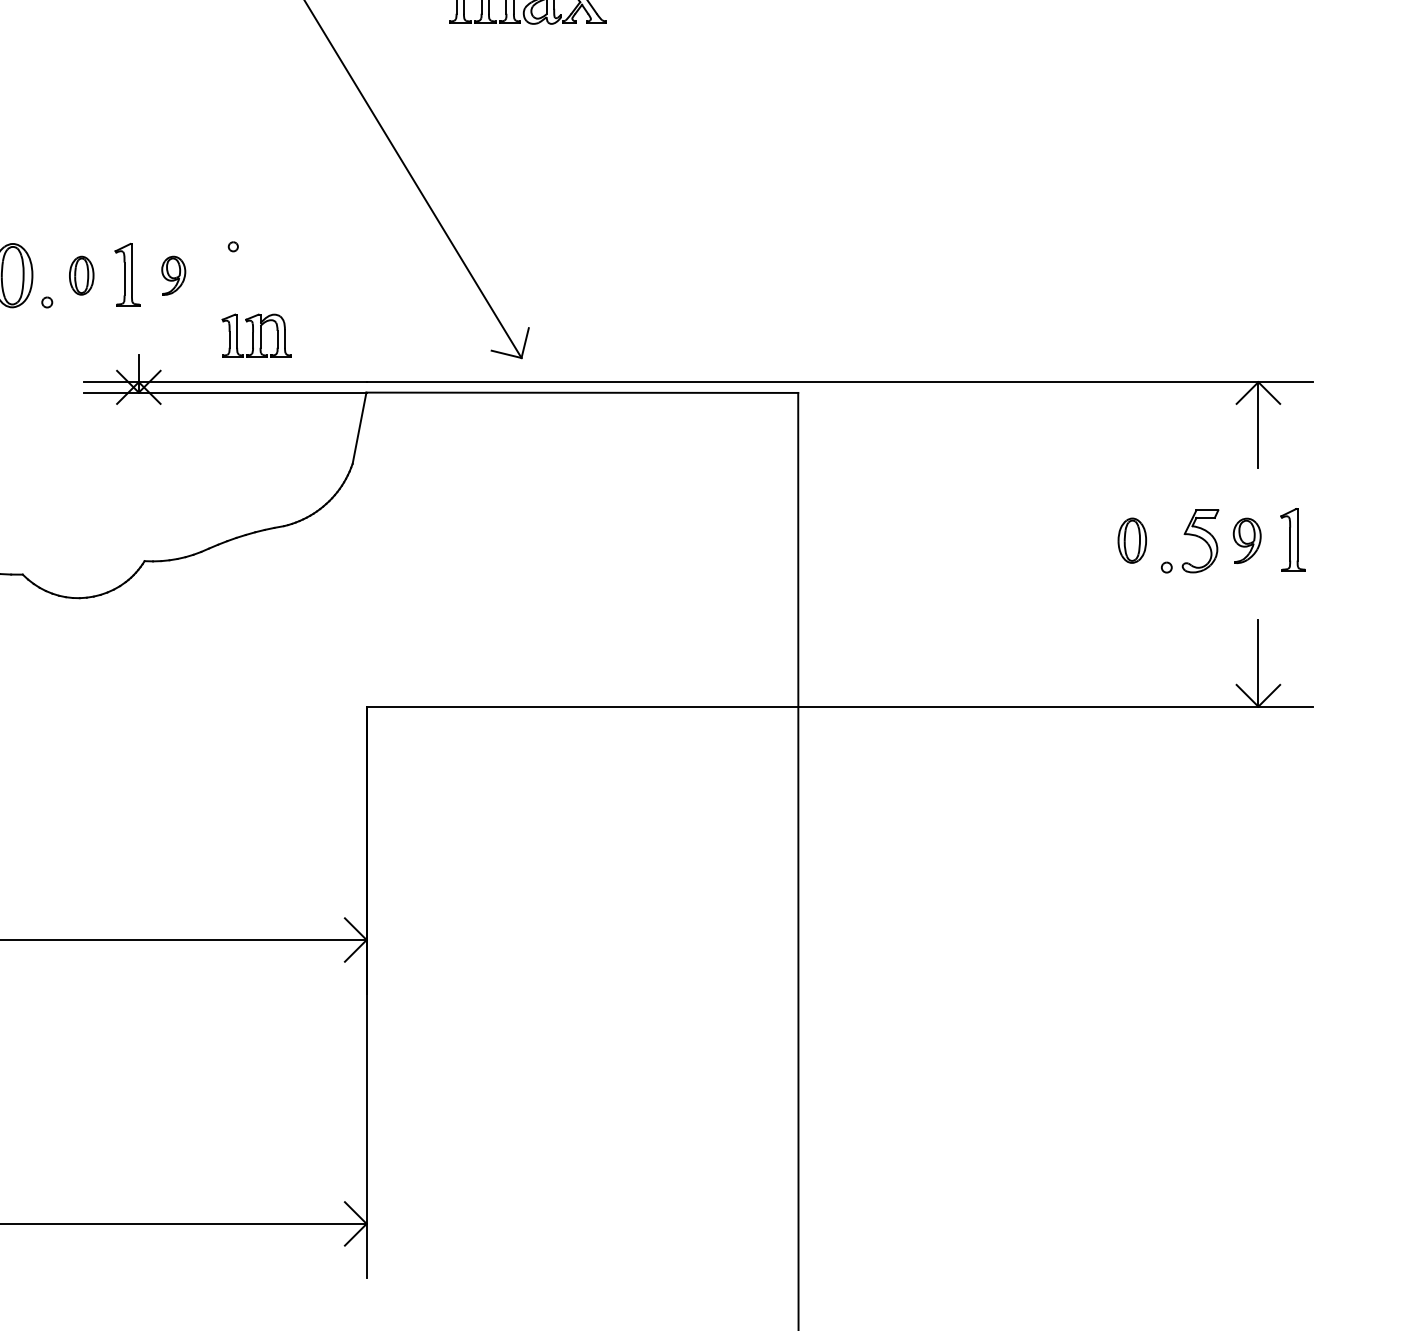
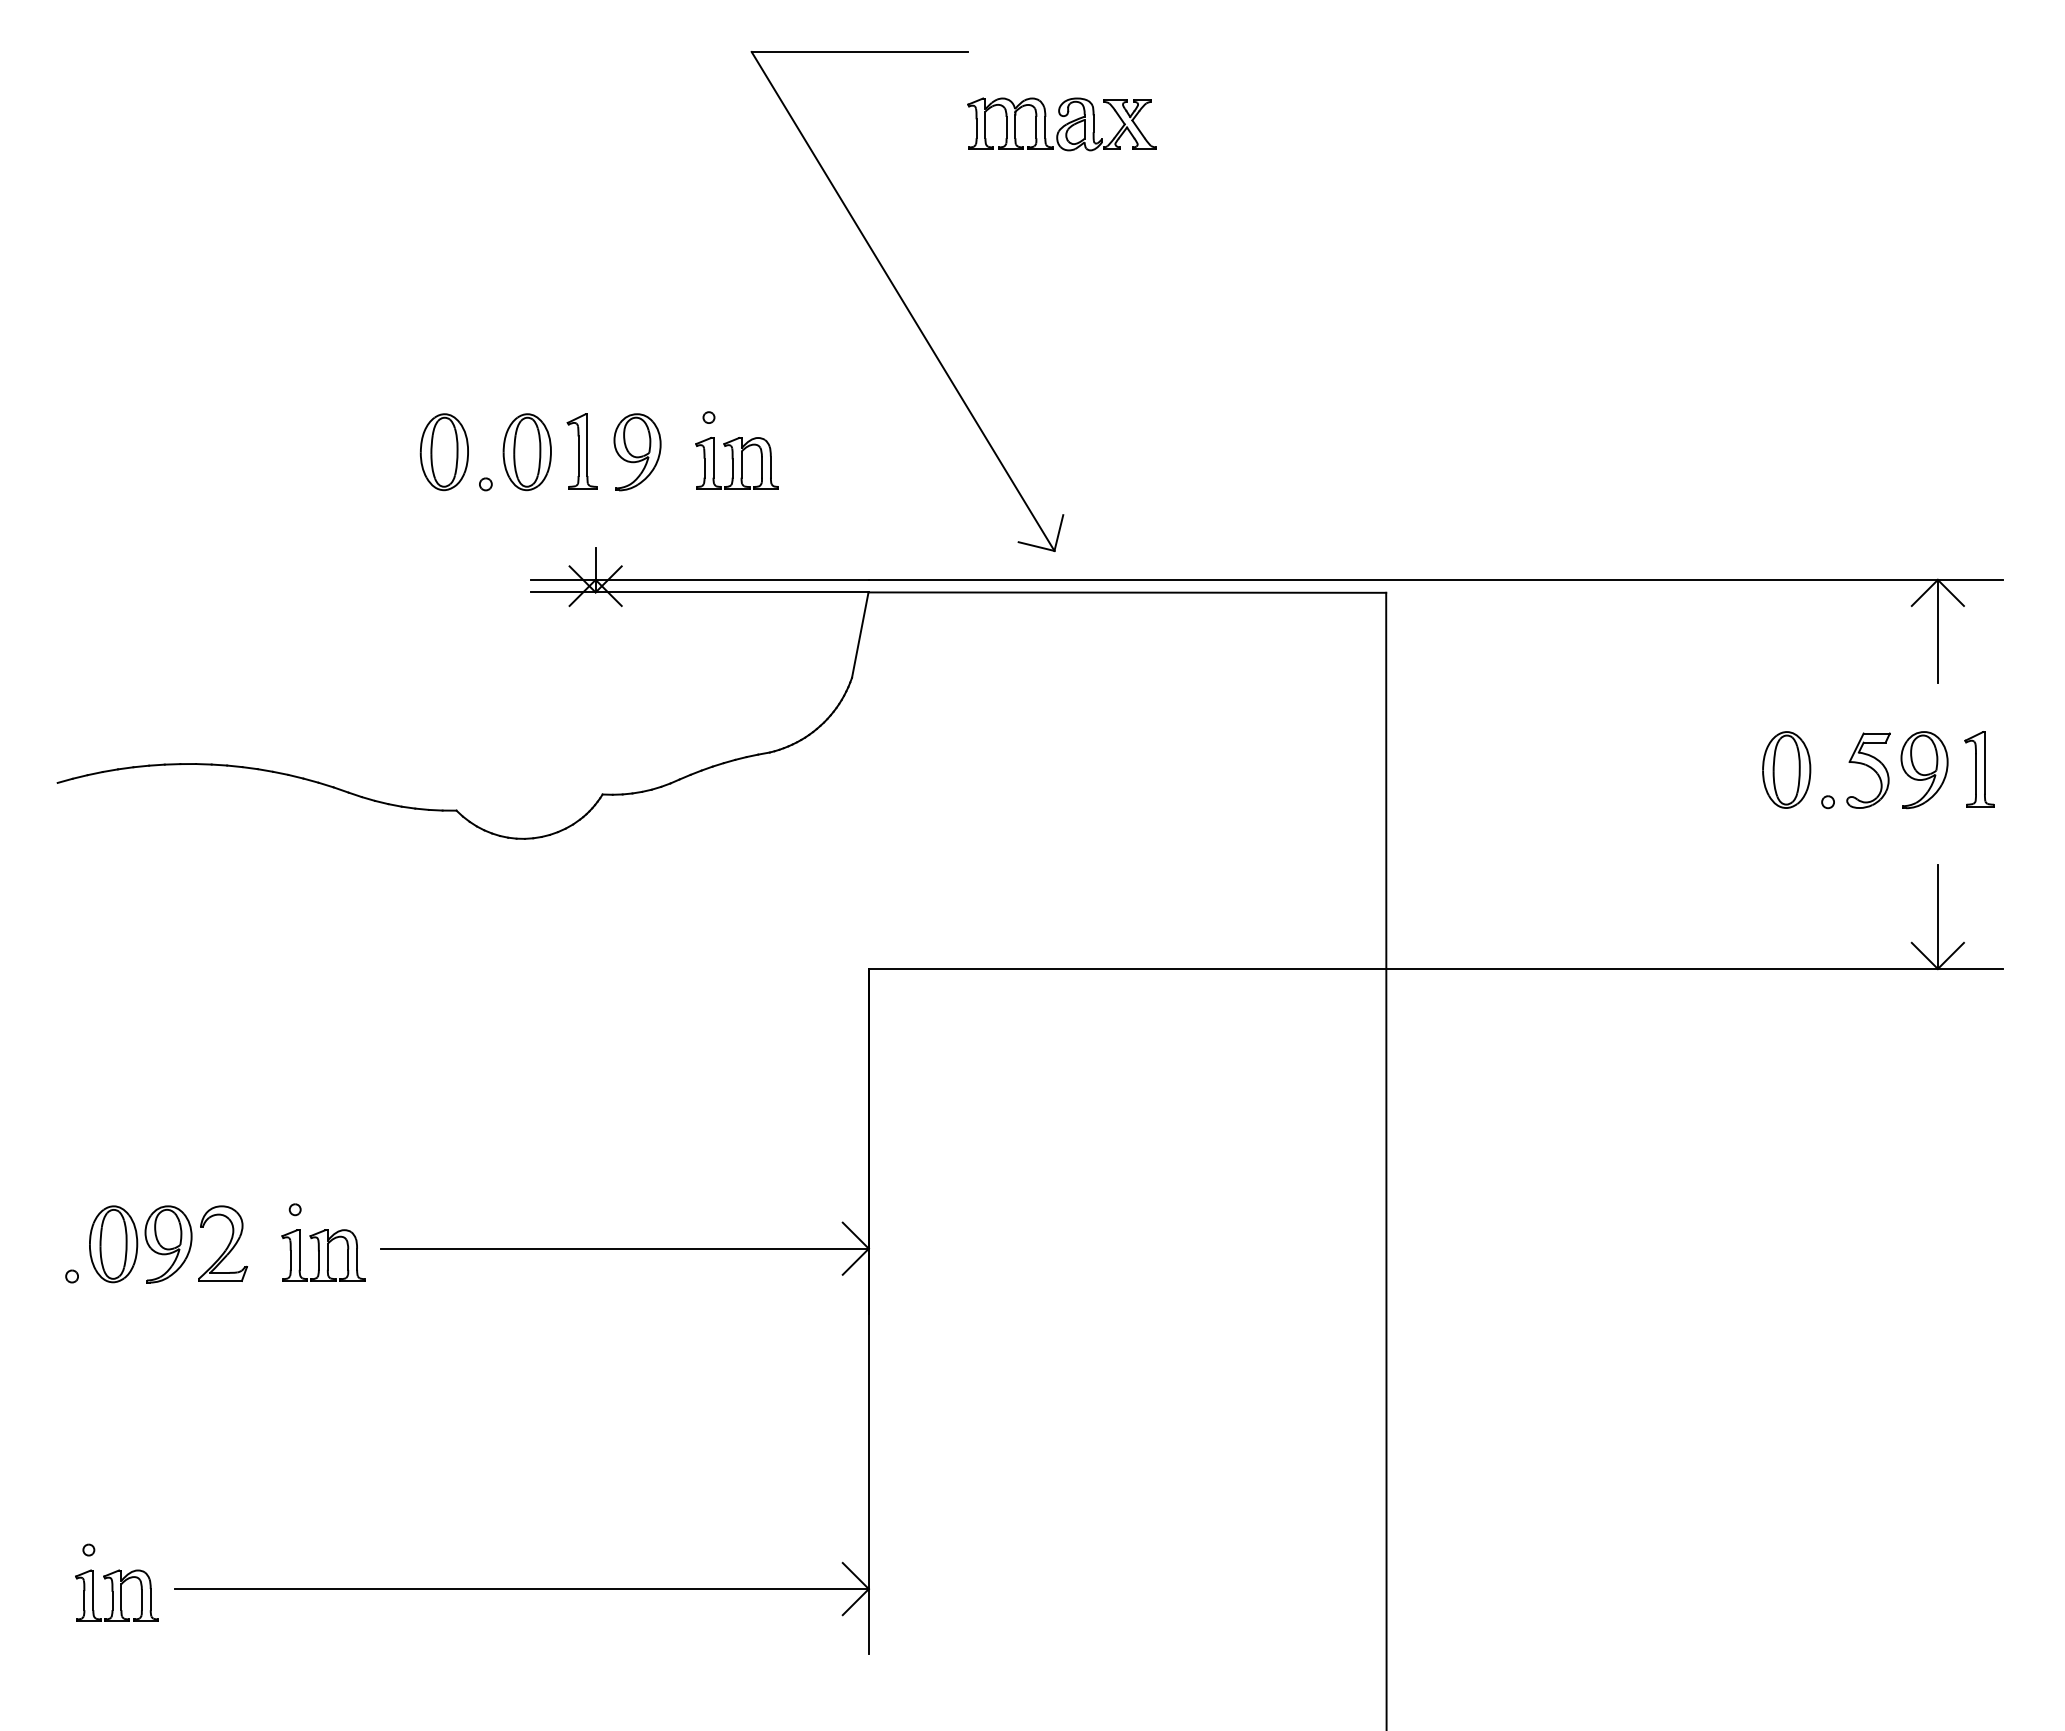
part: (81, 275) -> (526, 452), size x1.67
part: (173, 275) -> (637, 452), size x1.67
part: (256, 335) -> (736, 463), moved
part: (1132, 540) -> (1786, 769), size x1.43
part: (1247, 541) -> (1924, 770), size x1.43

